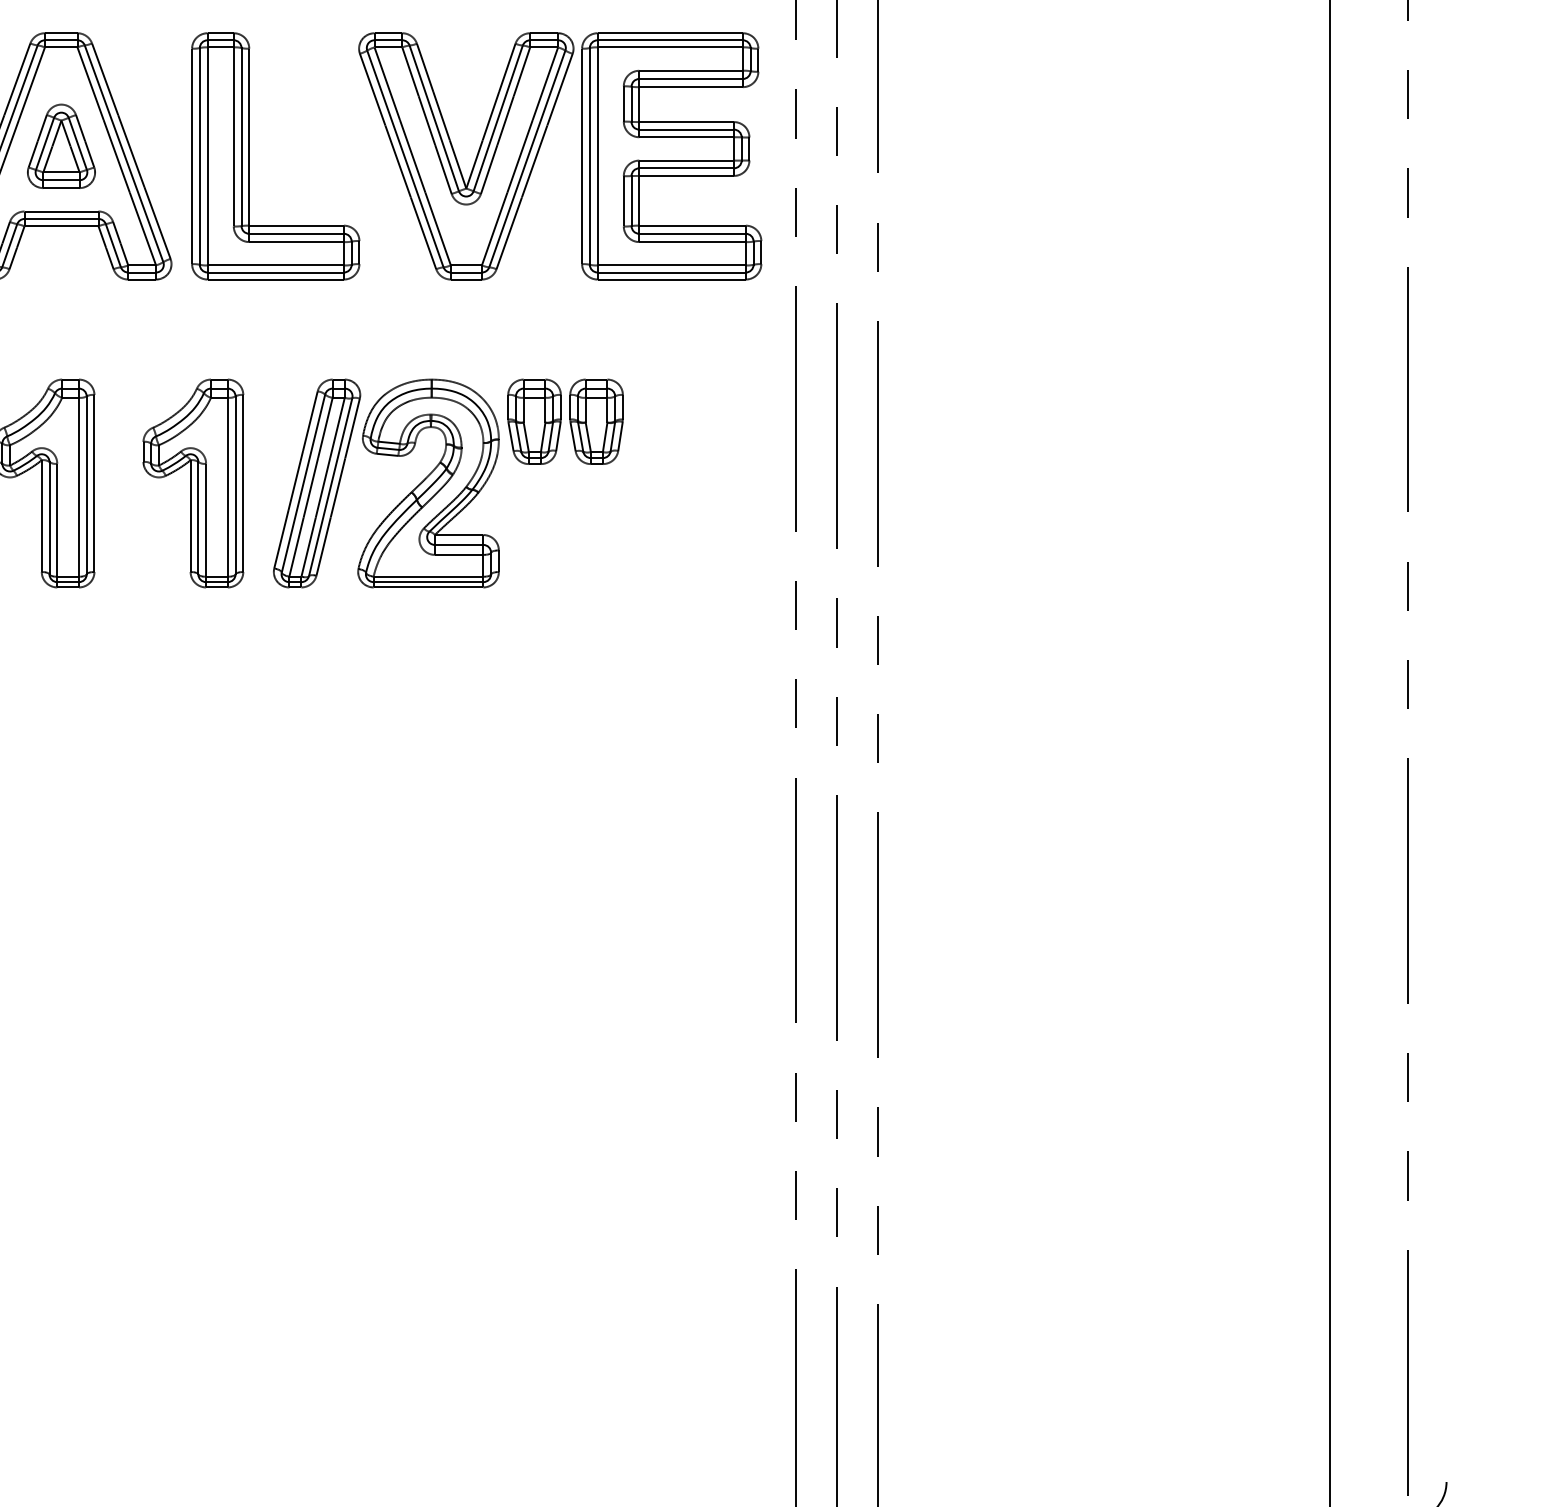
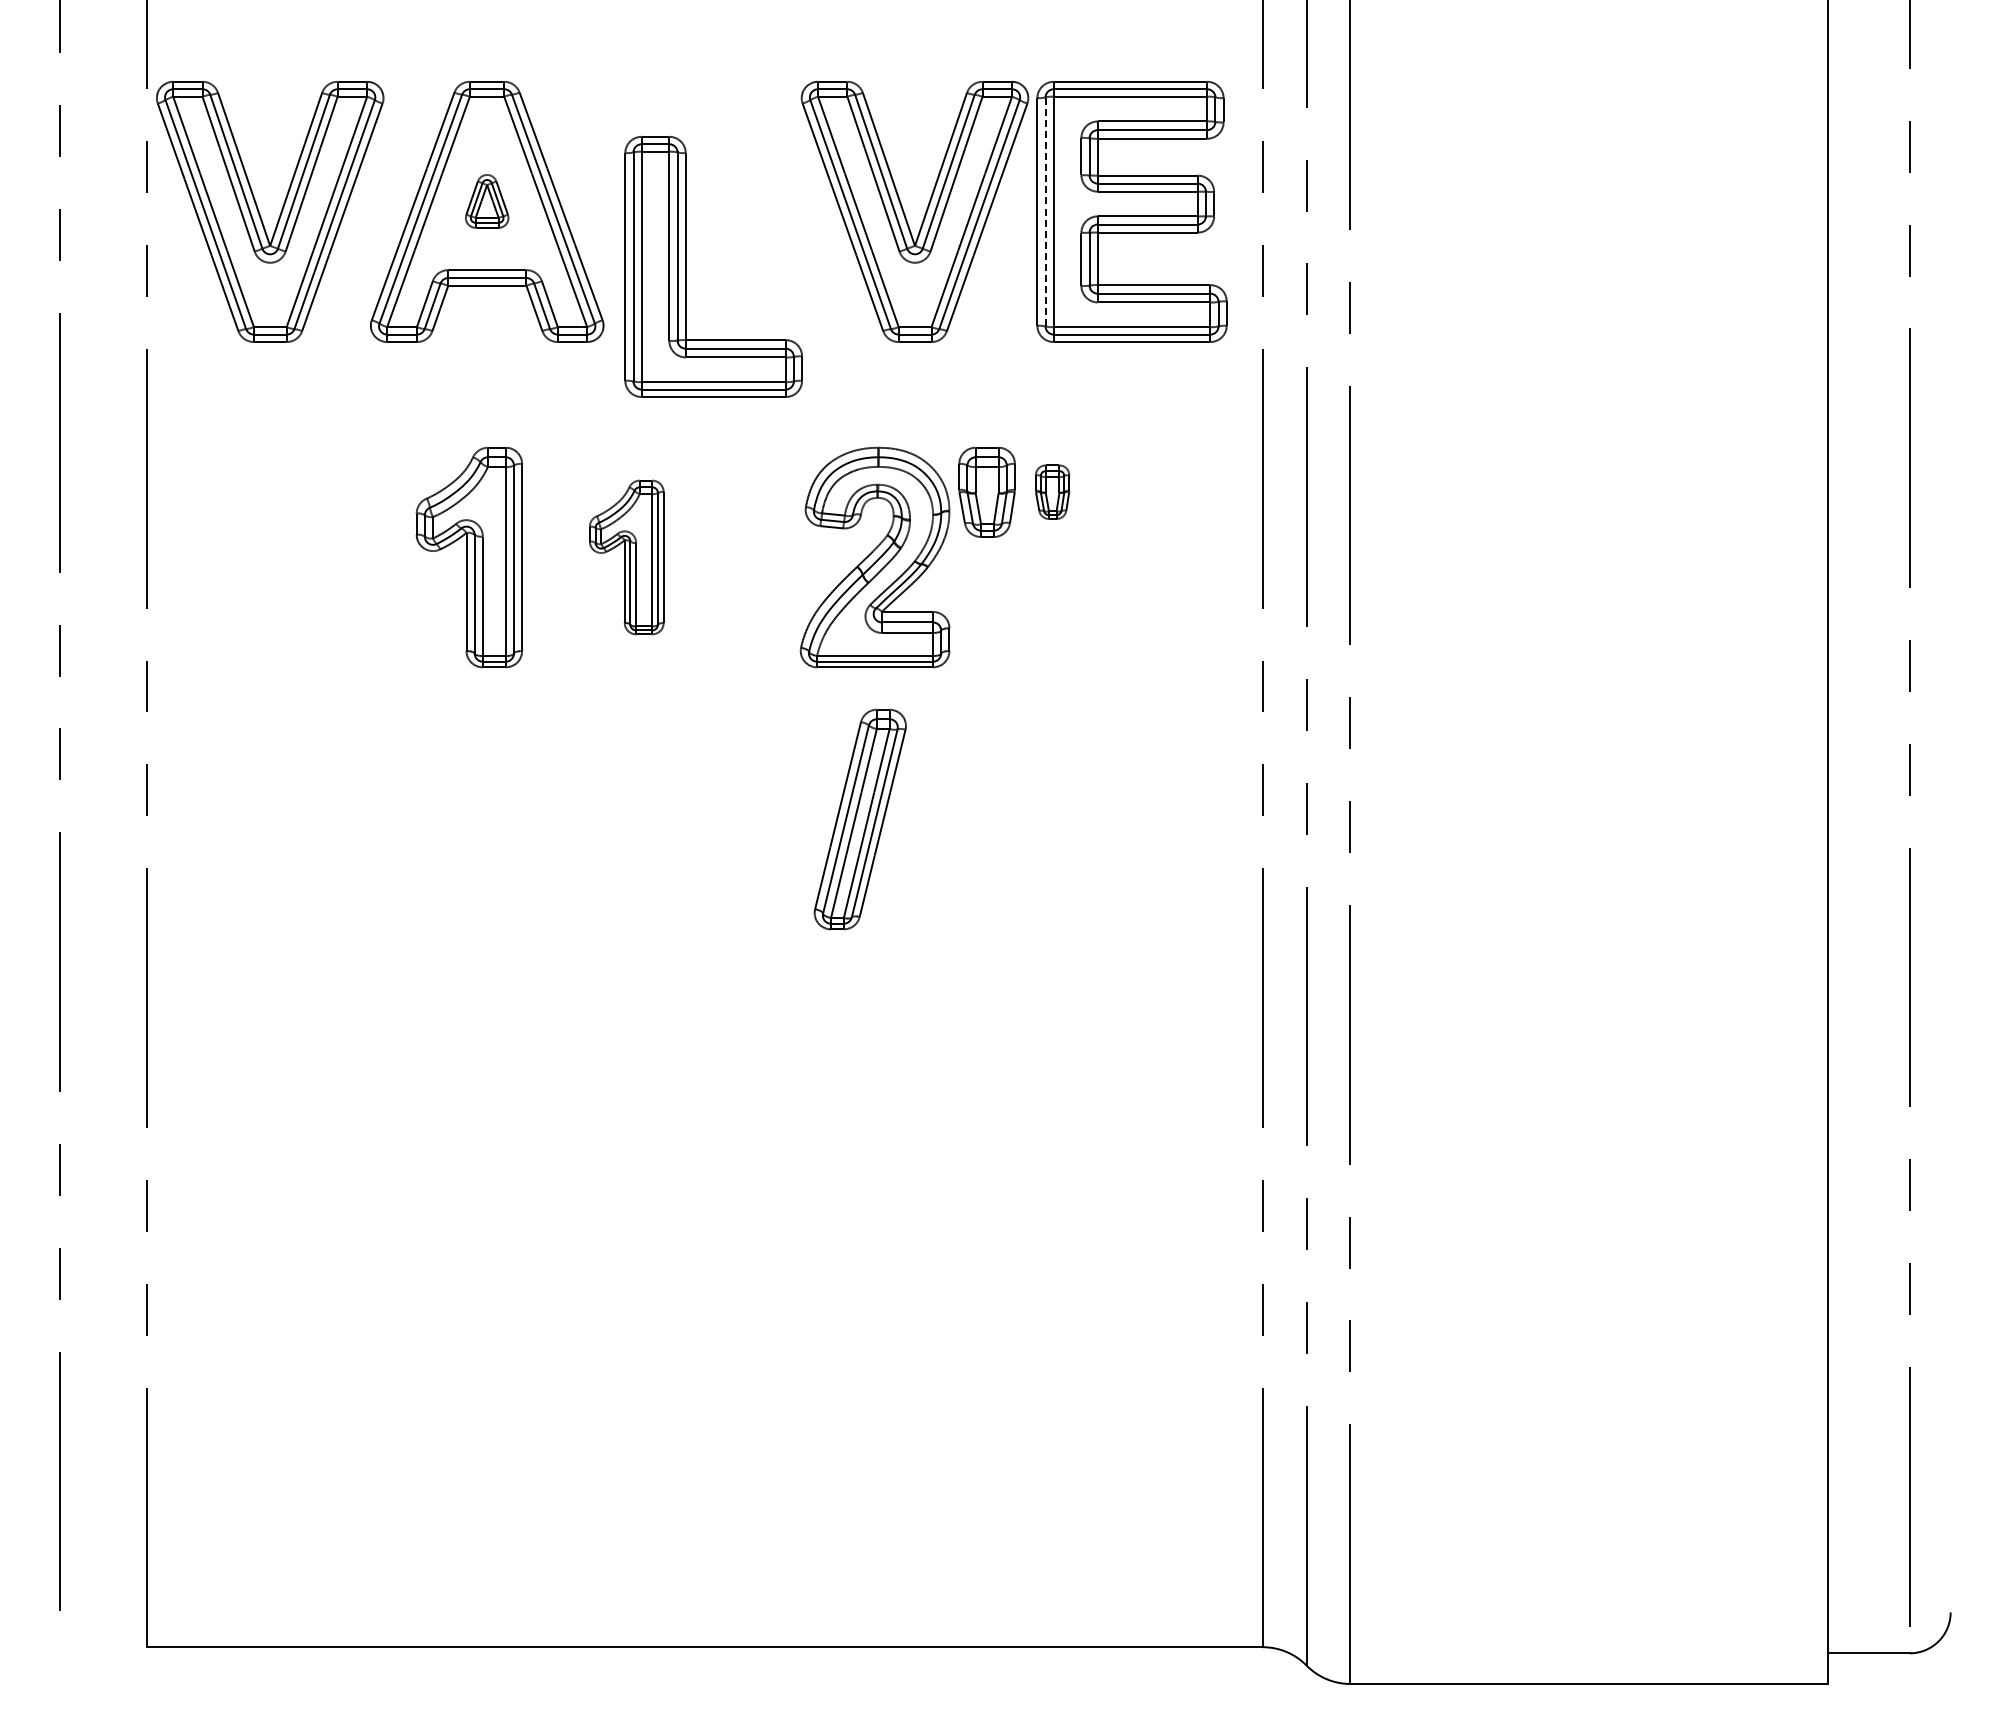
part: (60, 146) -> (486, 201), size x0.6
part: (250, 156) -> (686, 266), moved
line: (589, 156) -> (1045, 211), solid -> dashed
part: (596, 421) -> (1052, 491), size x0.6
part: (193, 483) -> (626, 557), size x0.7
part: (316, 483) -> (859, 819), moved

